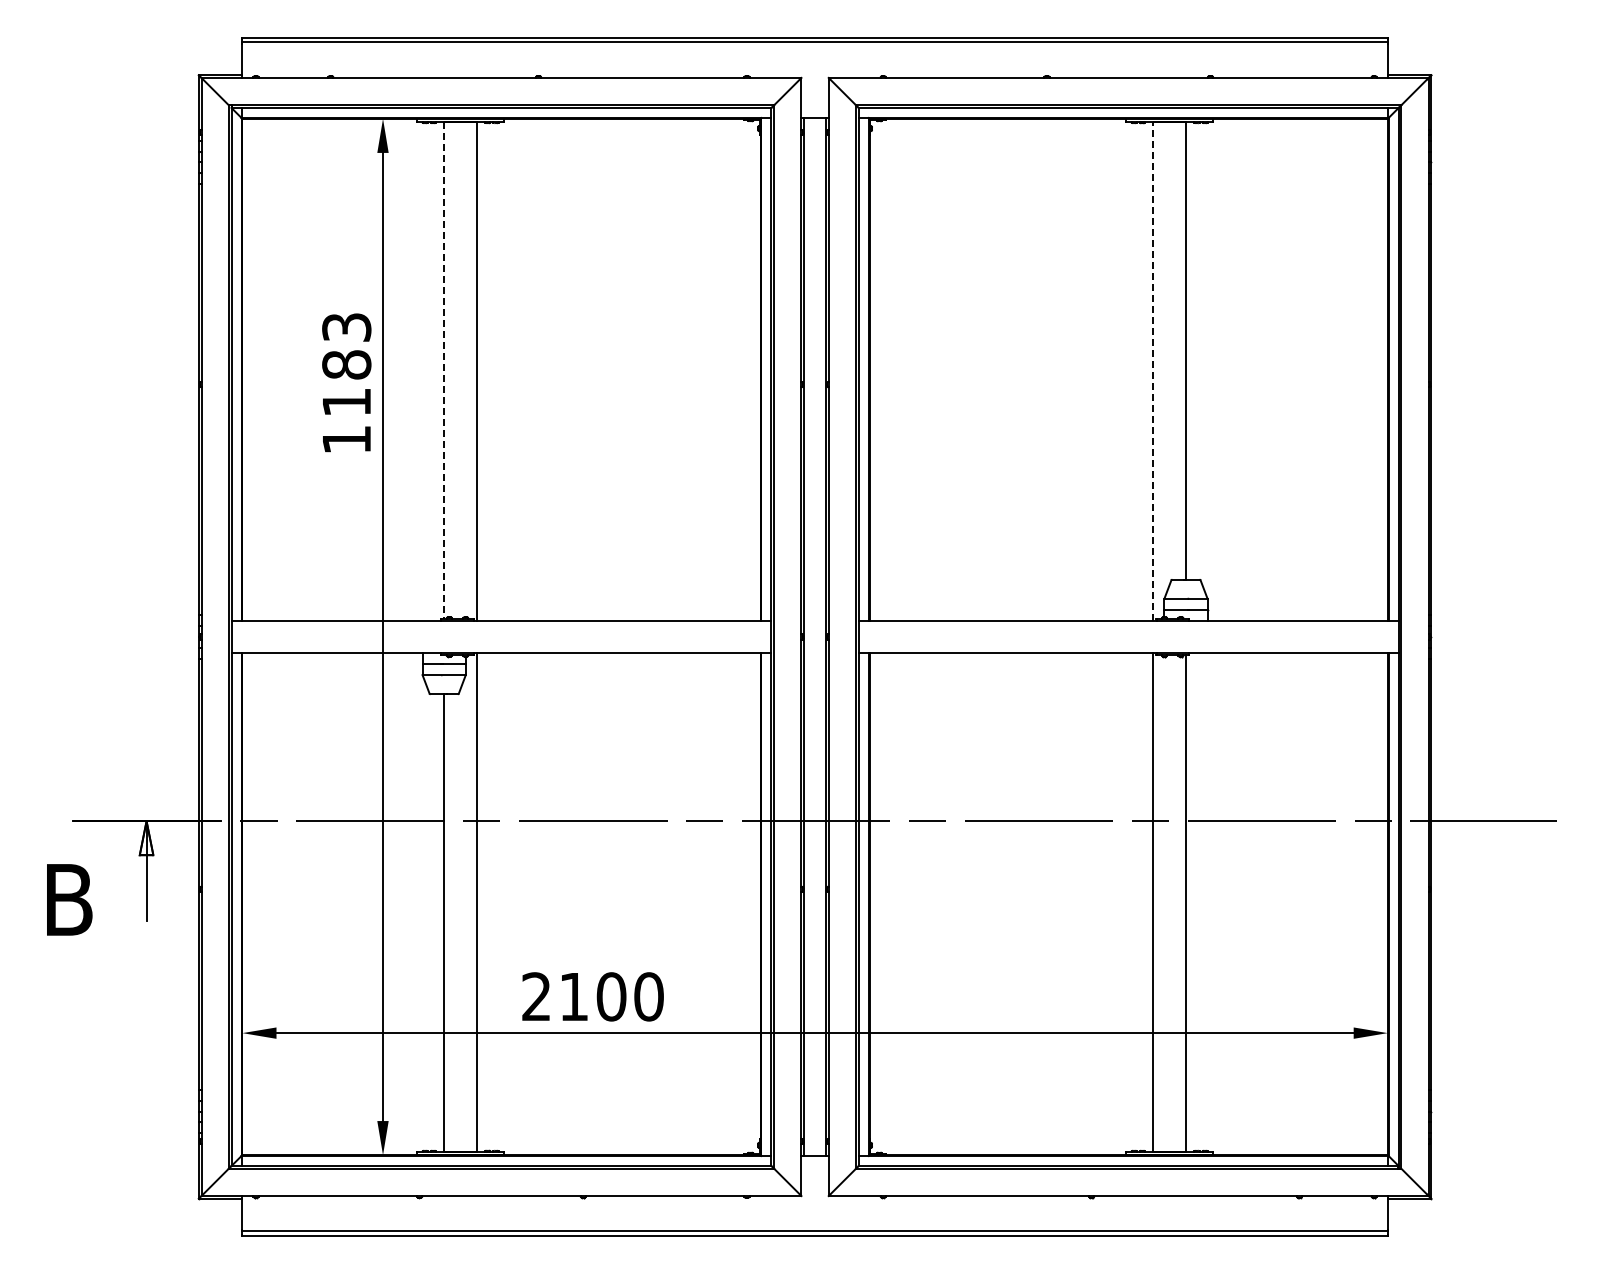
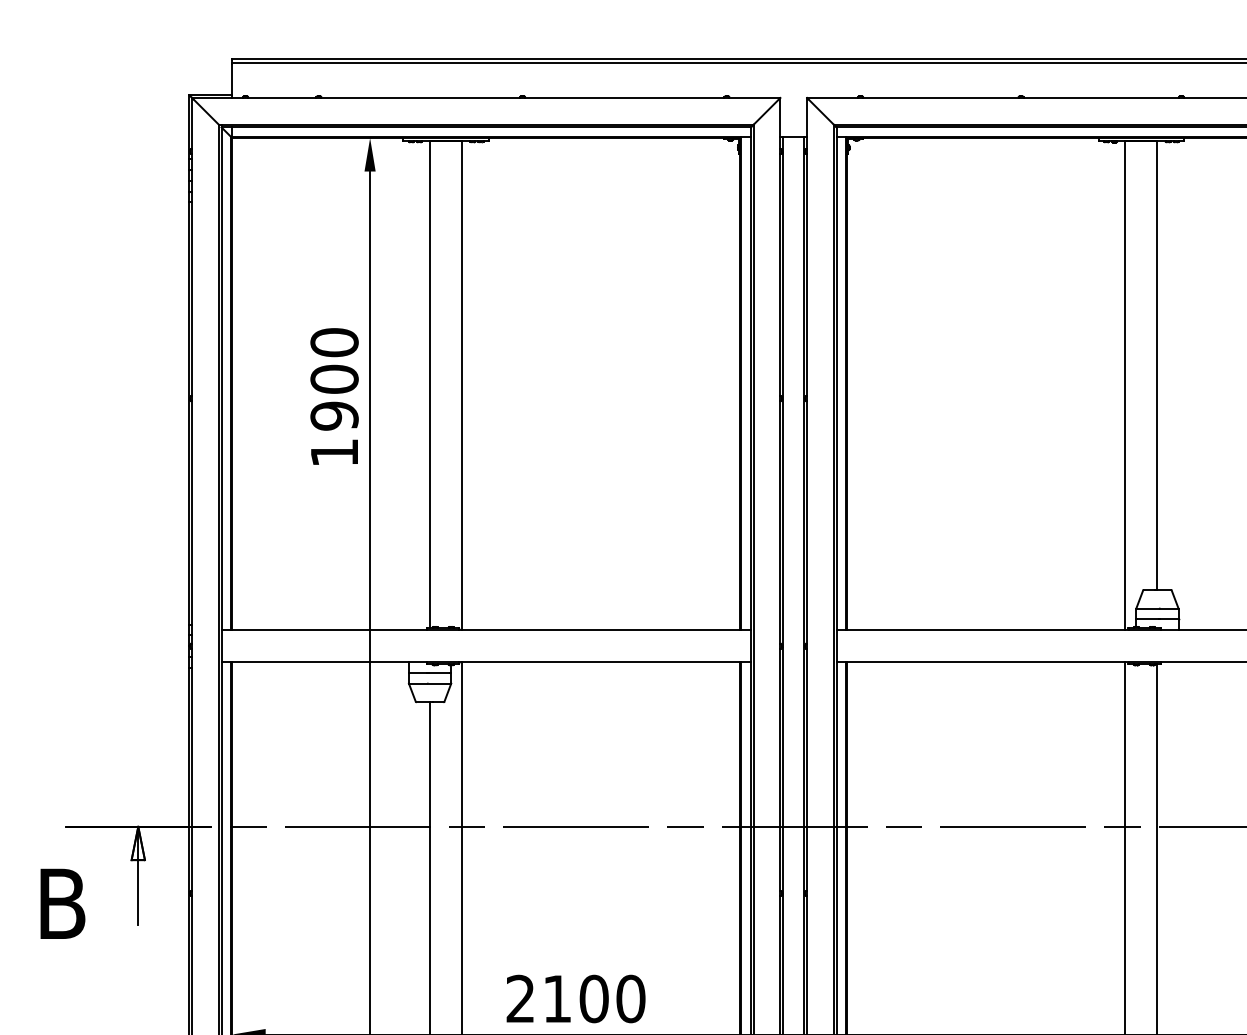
text: (346, 364) -> (334, 378), 1183 -> 1900
line: (444, 370) -> (430, 384), dashed -> solid
line: (1153, 371) -> (1125, 385), dashed -> solid

